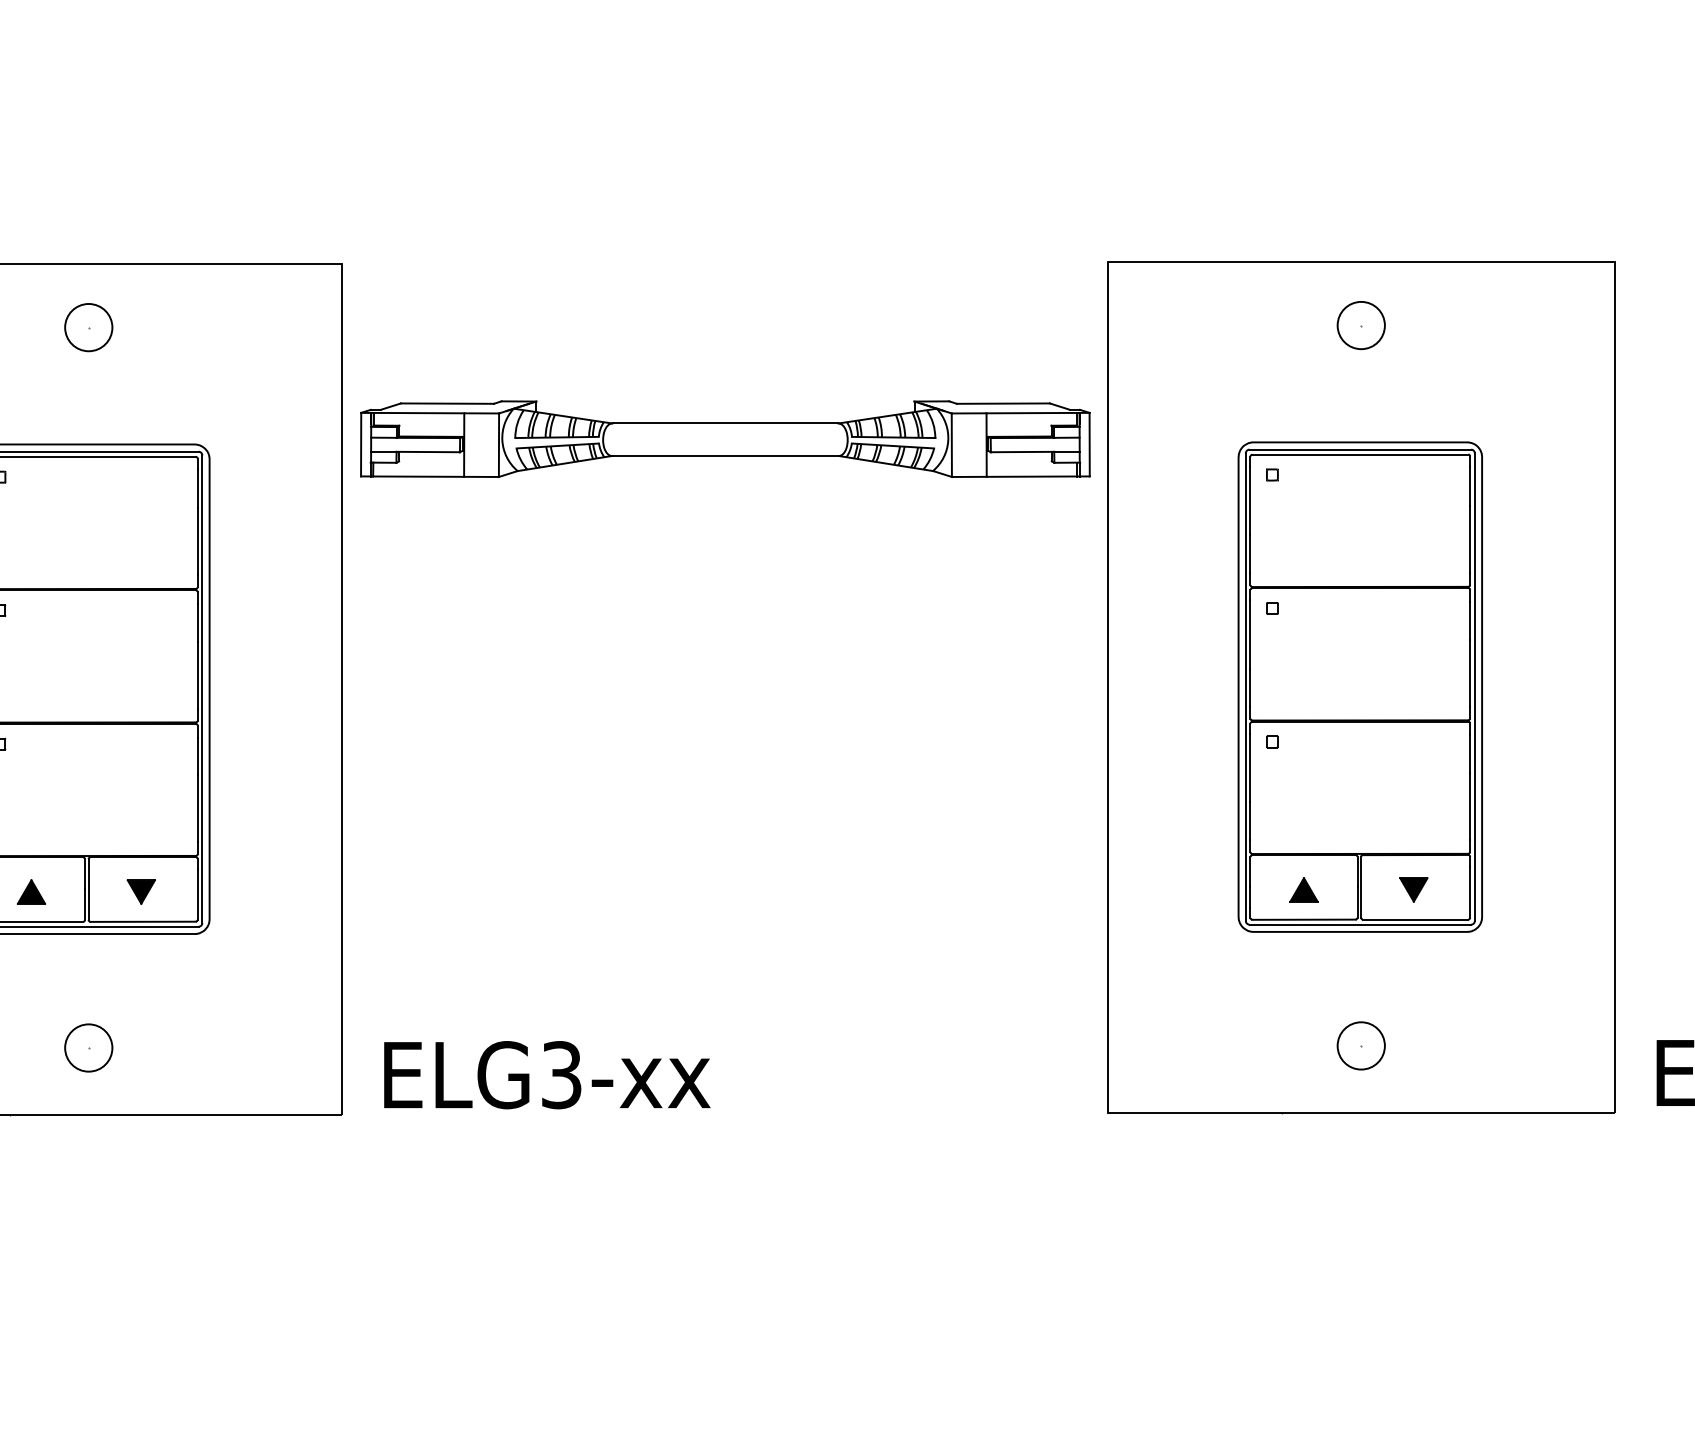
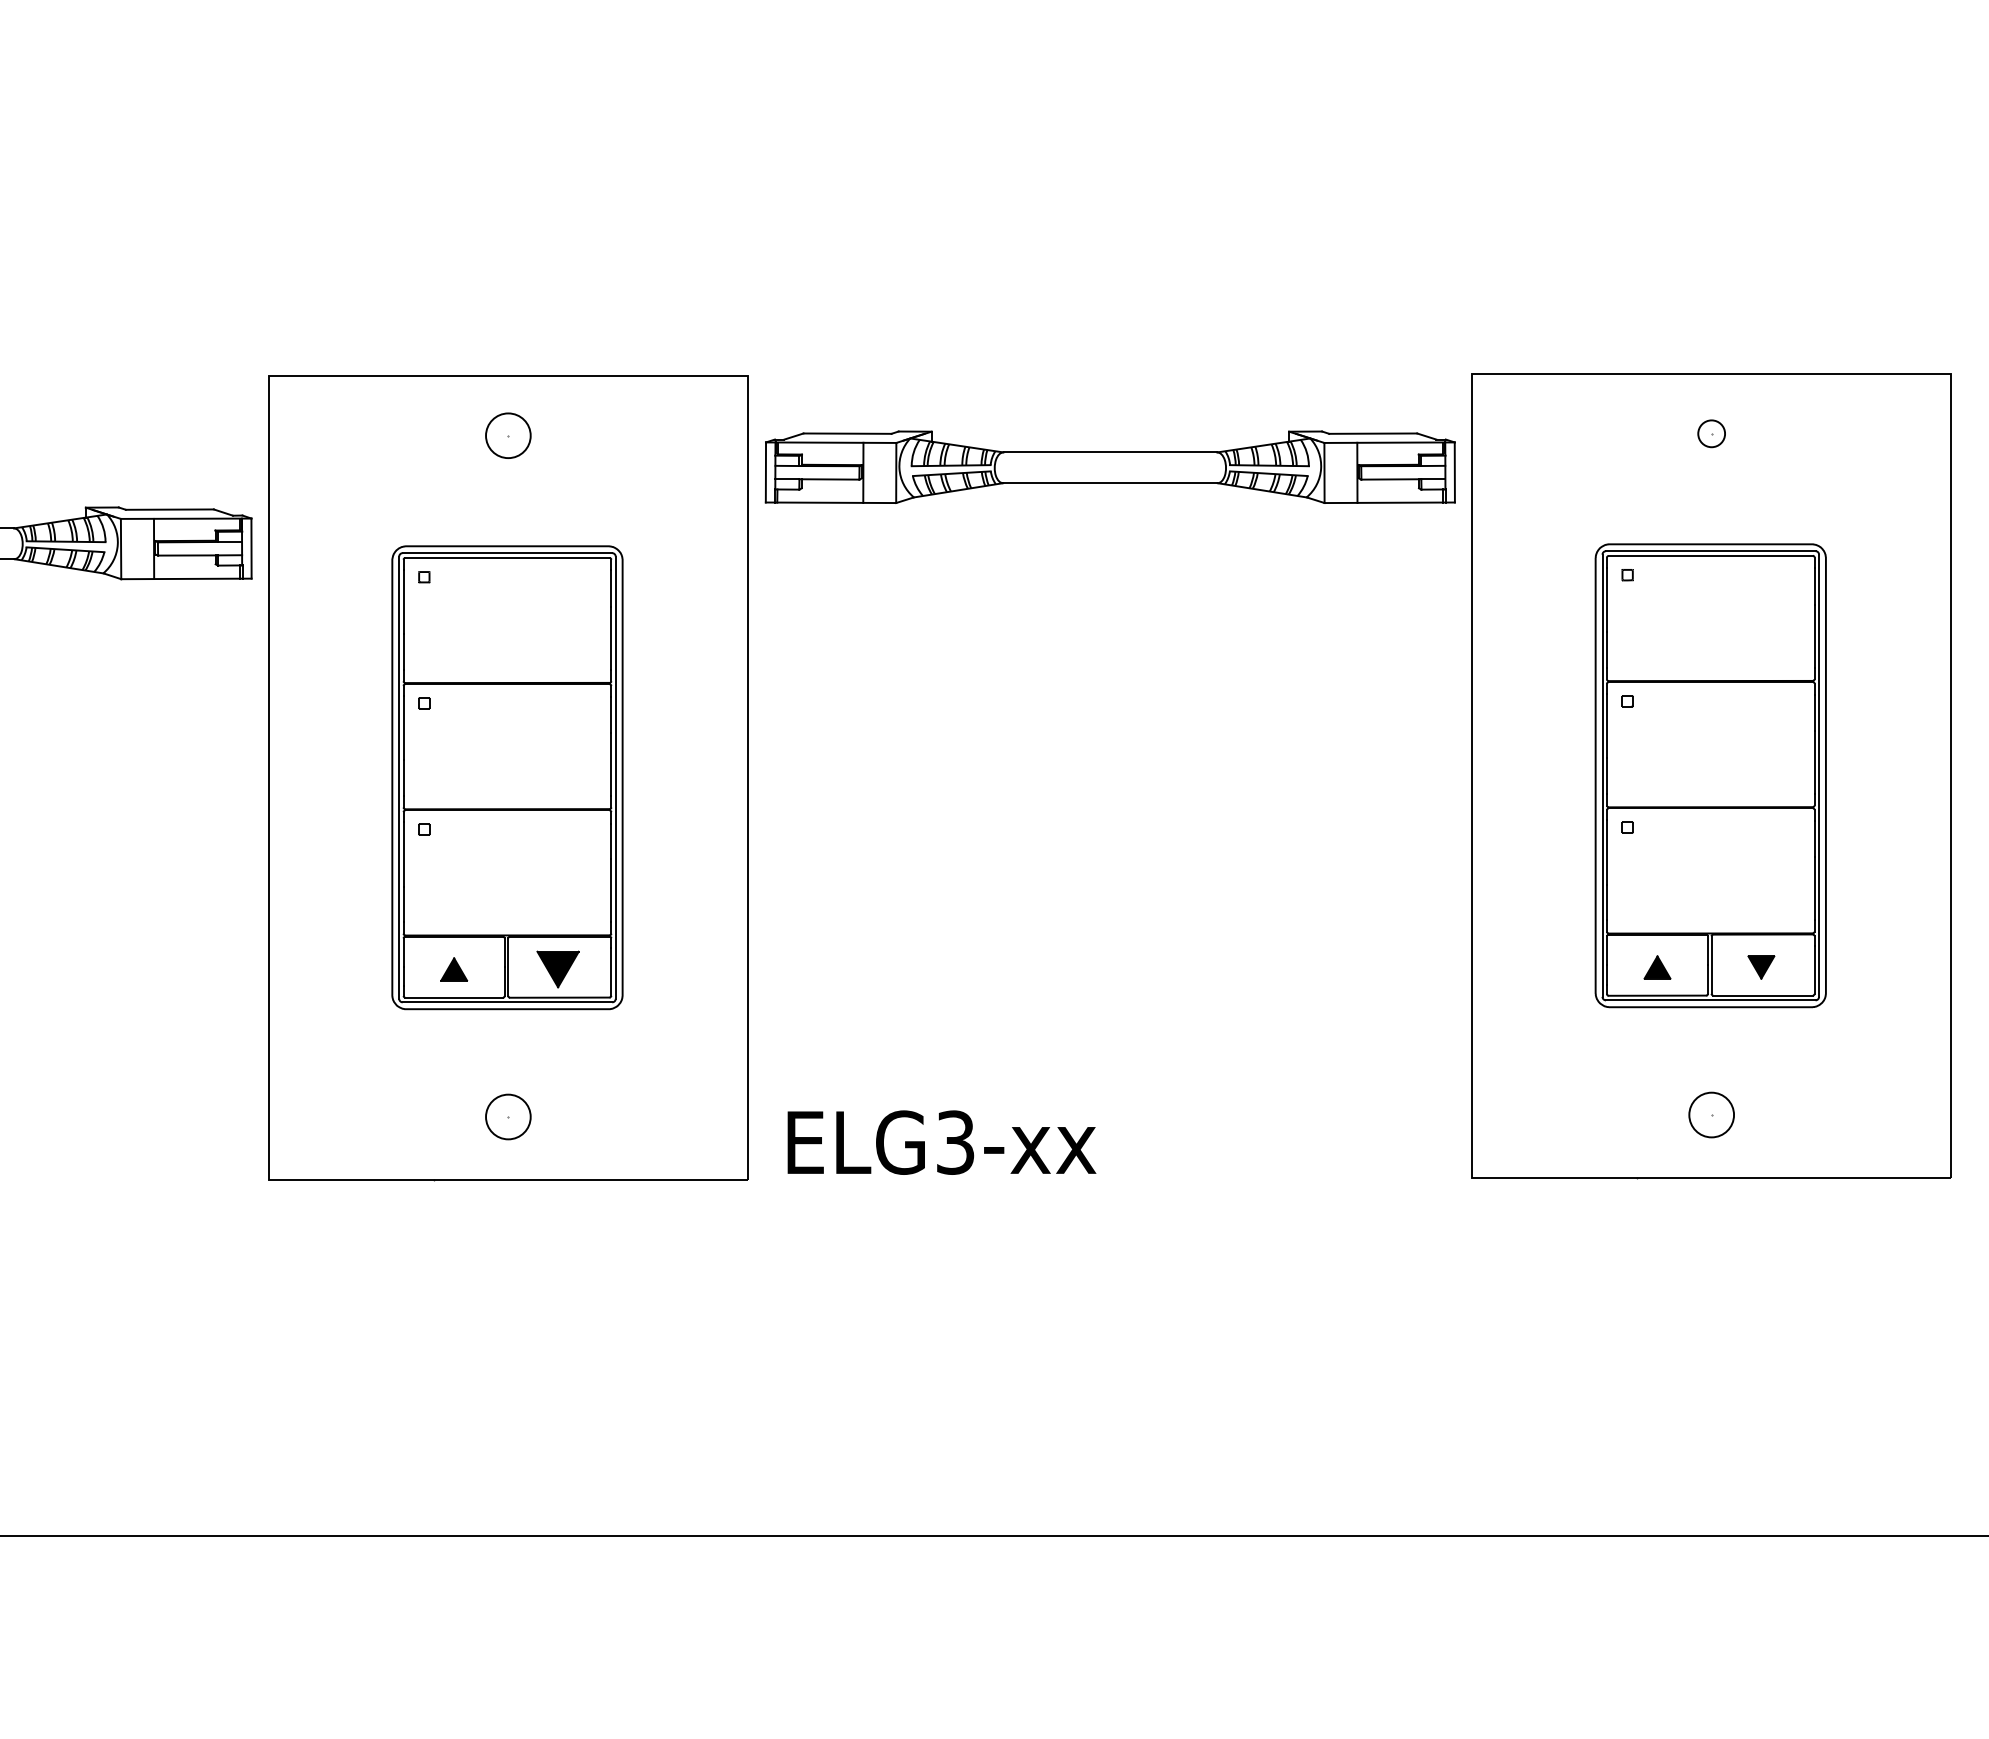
circle: (1361, 325) -> (1711, 433), size x0.6
part: (724, 438) -> (1109, 466), moved
part: (140, 892) -> (557, 969), size x1.6

